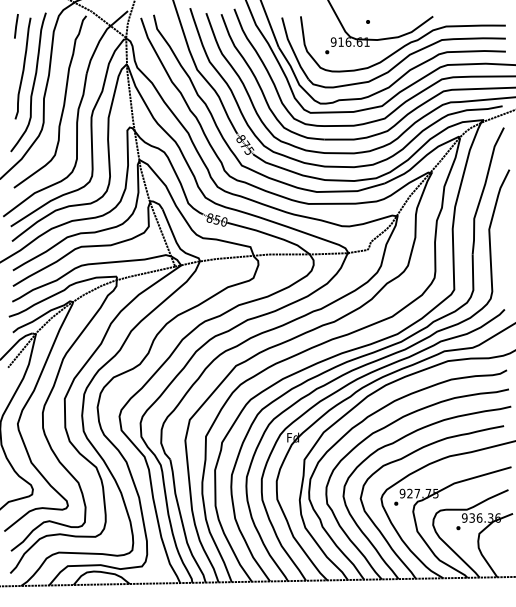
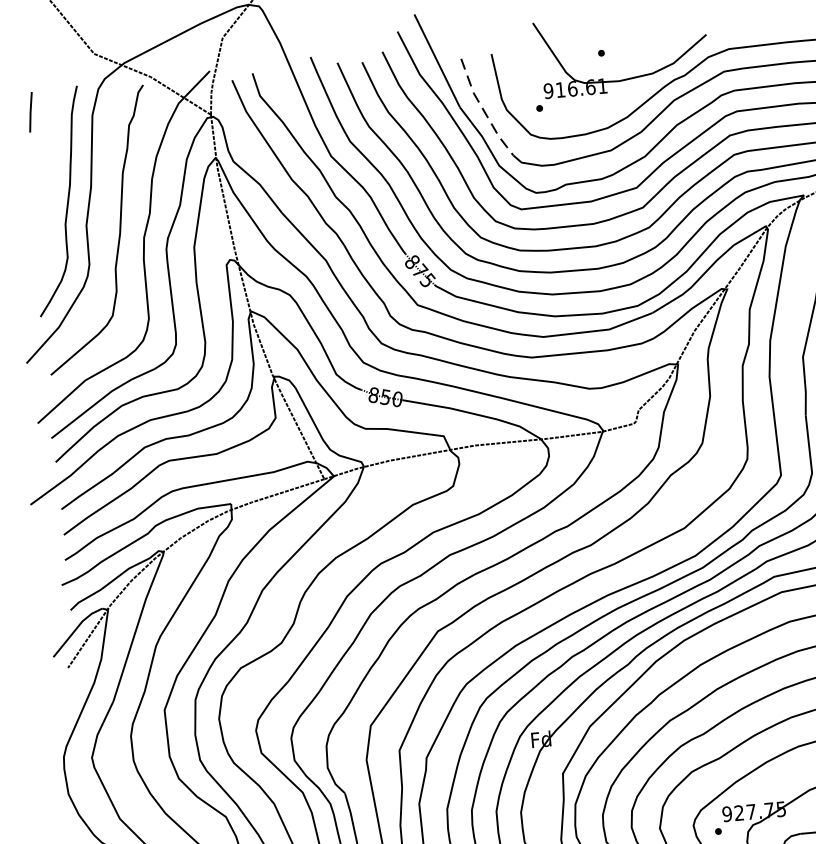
line: (292, 49) -> (482, 109), solid -> dashed
curve: (22, 68) -> (47, 179), removed

